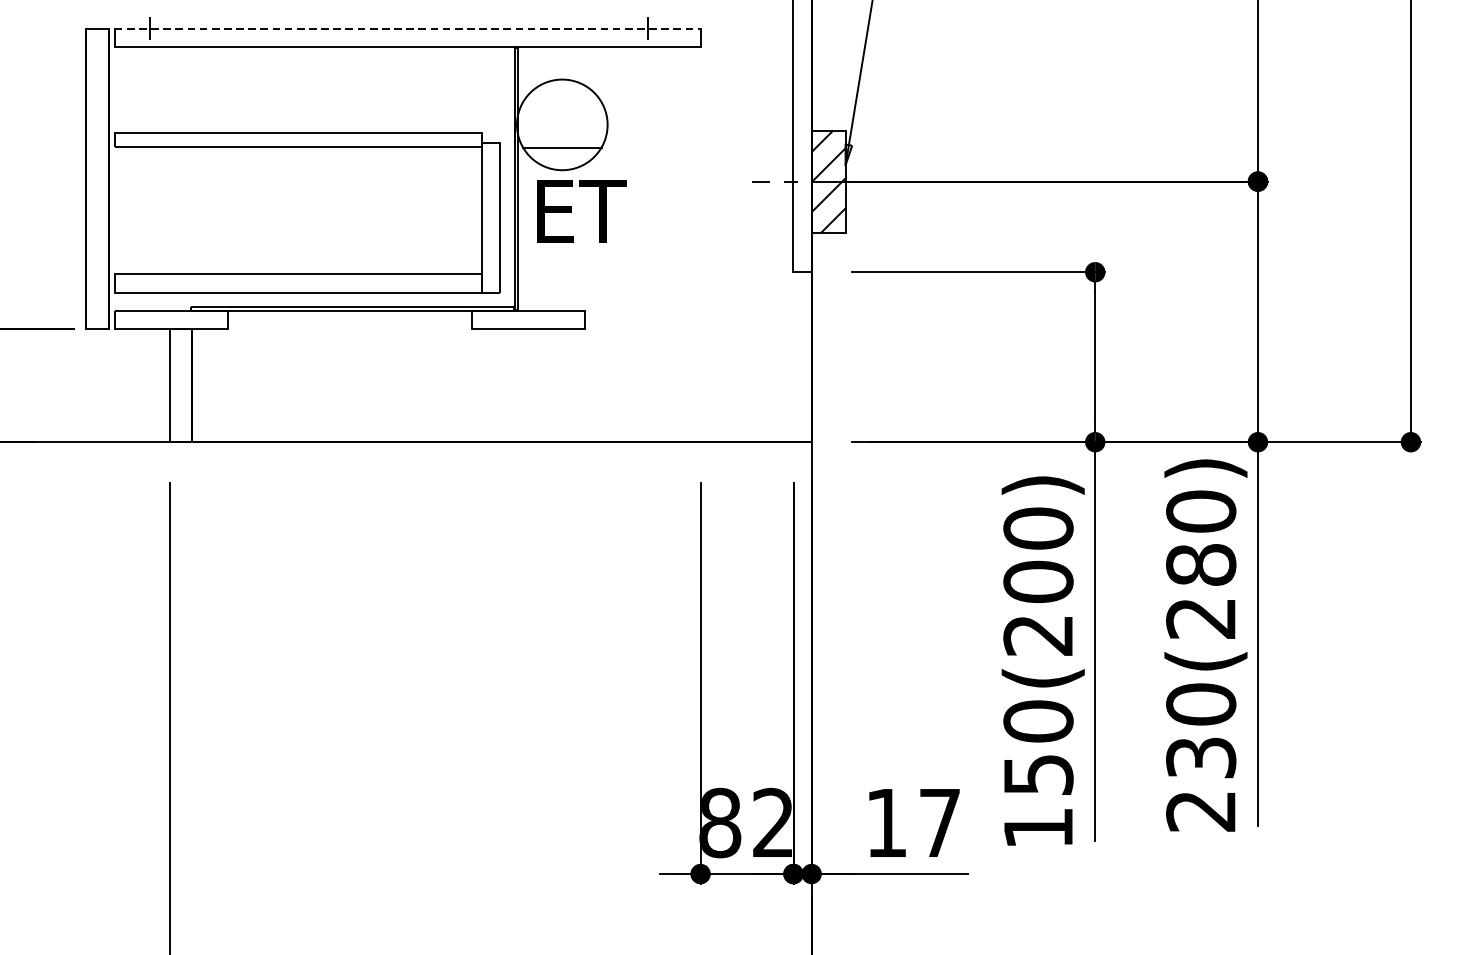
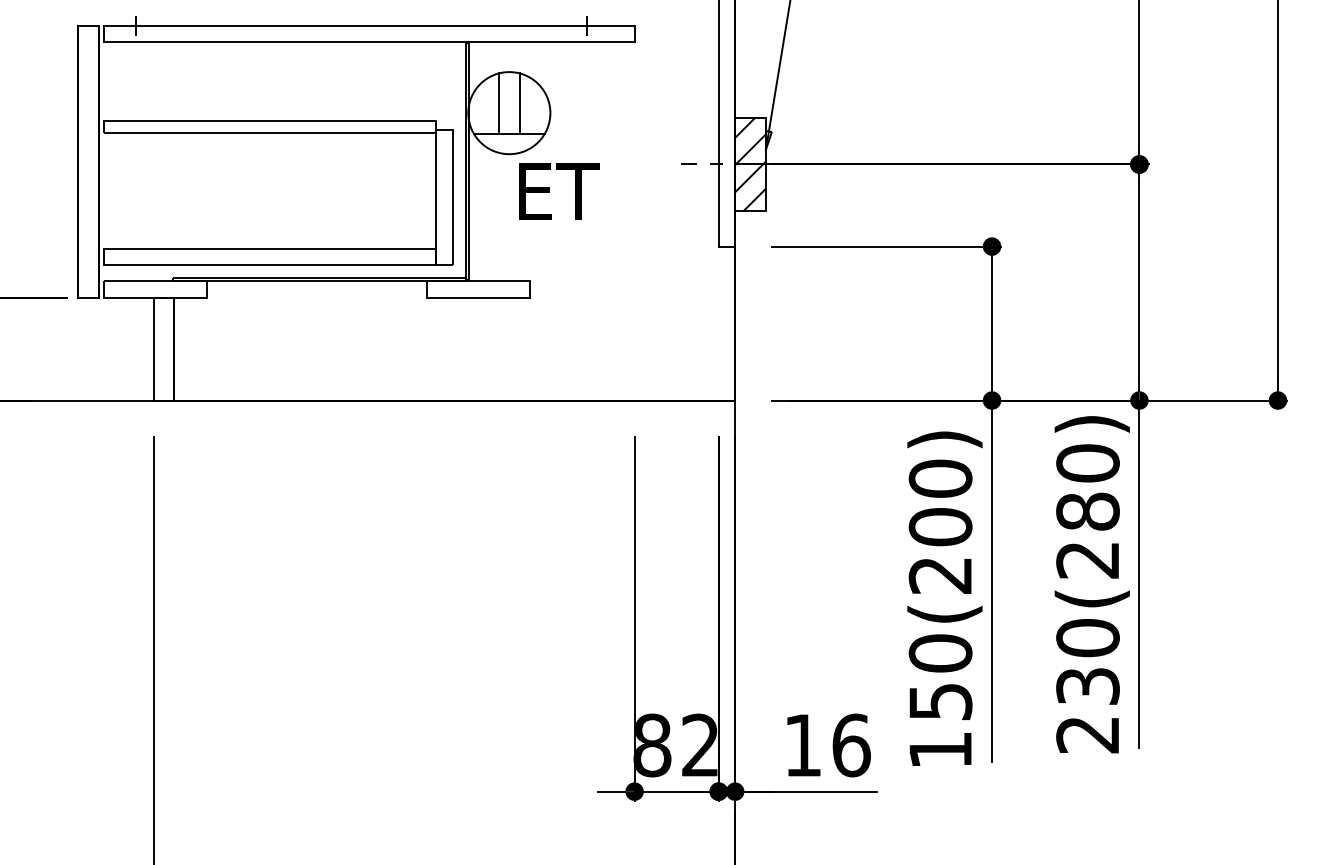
line: (407, 28) -> (369, 25), dashed -> solid
line: (551, 114) -> (499, 103), added
line: (573, 114) -> (519, 103), added
text: (582, 211) -> (559, 191), moved
text: (940, 823) -> (851, 745), 17 -> 16

